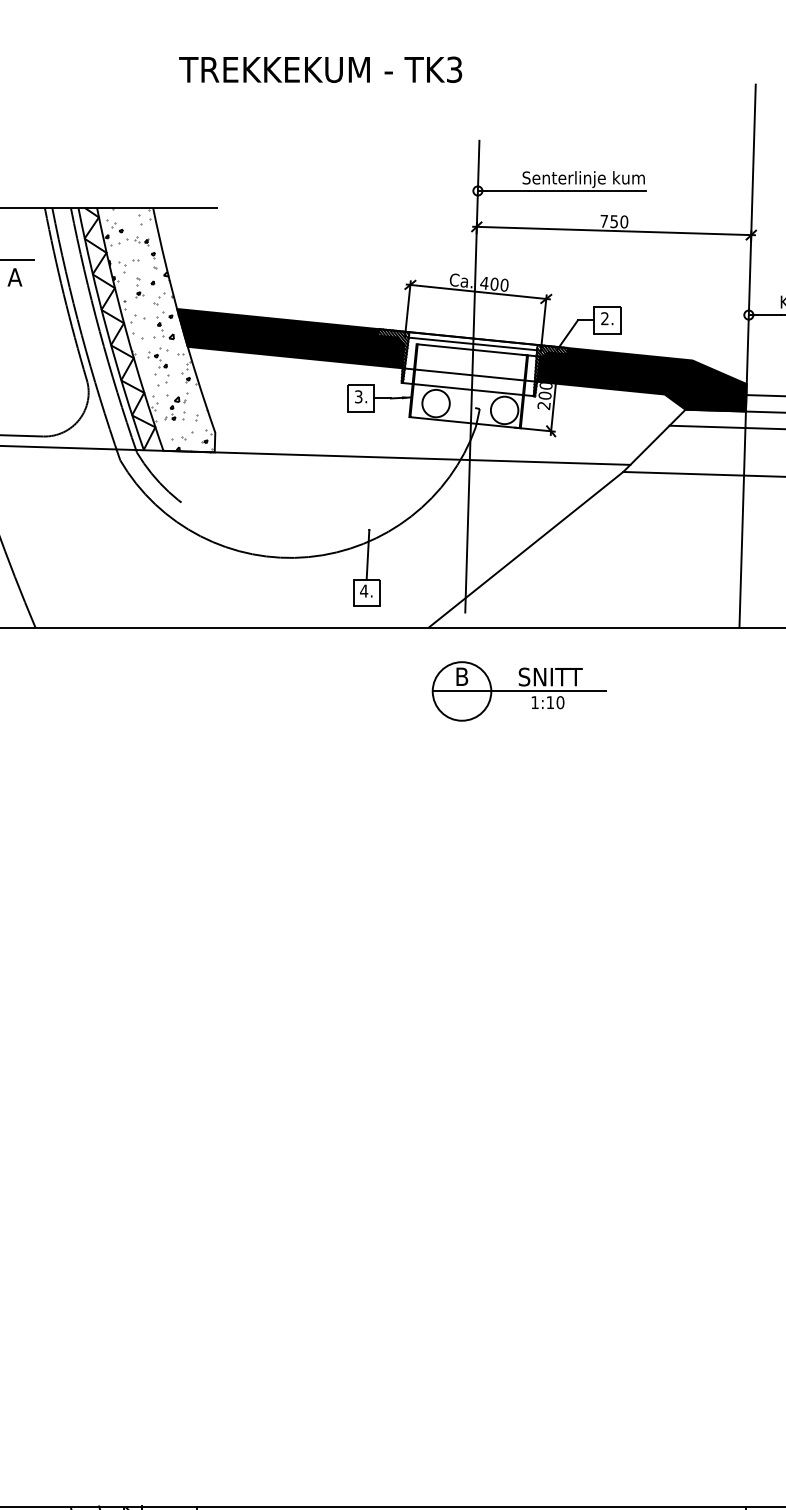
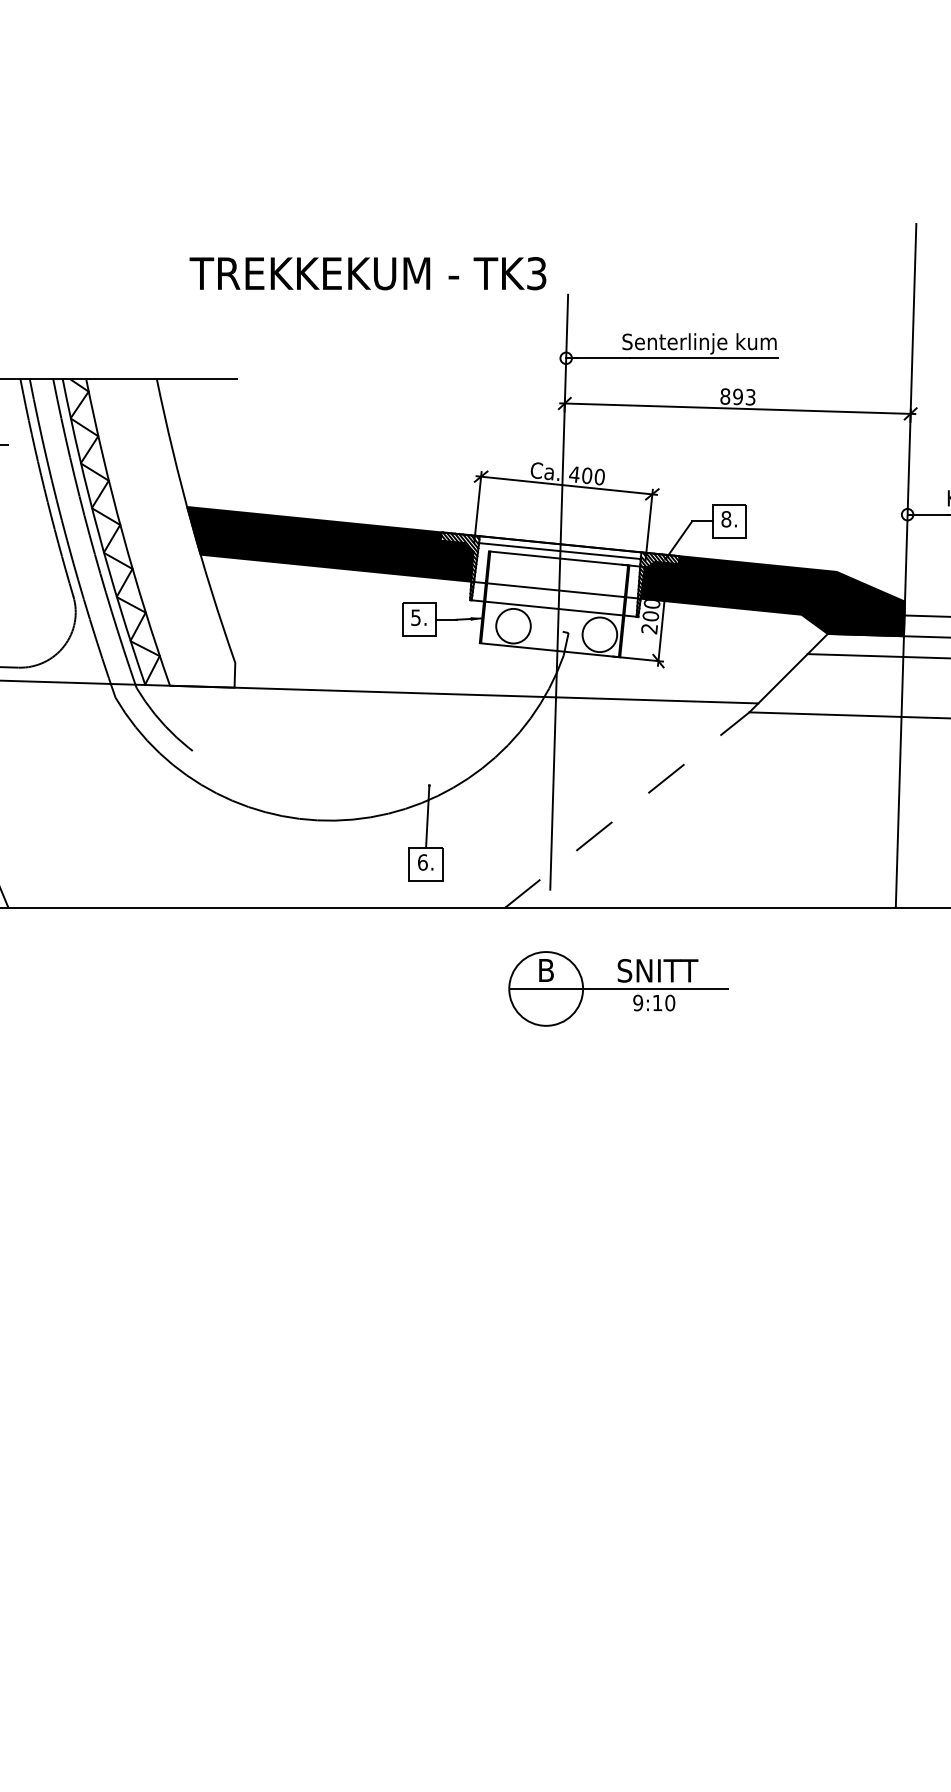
text: (320, 69) -> (367, 273), moved
text: (614, 221) -> (738, 396), 750 -> 893
text: (604, 318) -> (725, 518), 2. -> 8.
hatch: (158, 329) -> (163, 532), removed
text: (358, 396) -> (415, 617), 3. -> 5.
line: (526, 549) -> (627, 810), solid -> dashed
text: (364, 590) -> (423, 861), 4. -> 6.
text: (534, 702) -> (637, 1002), 1:10 -> 9:10

